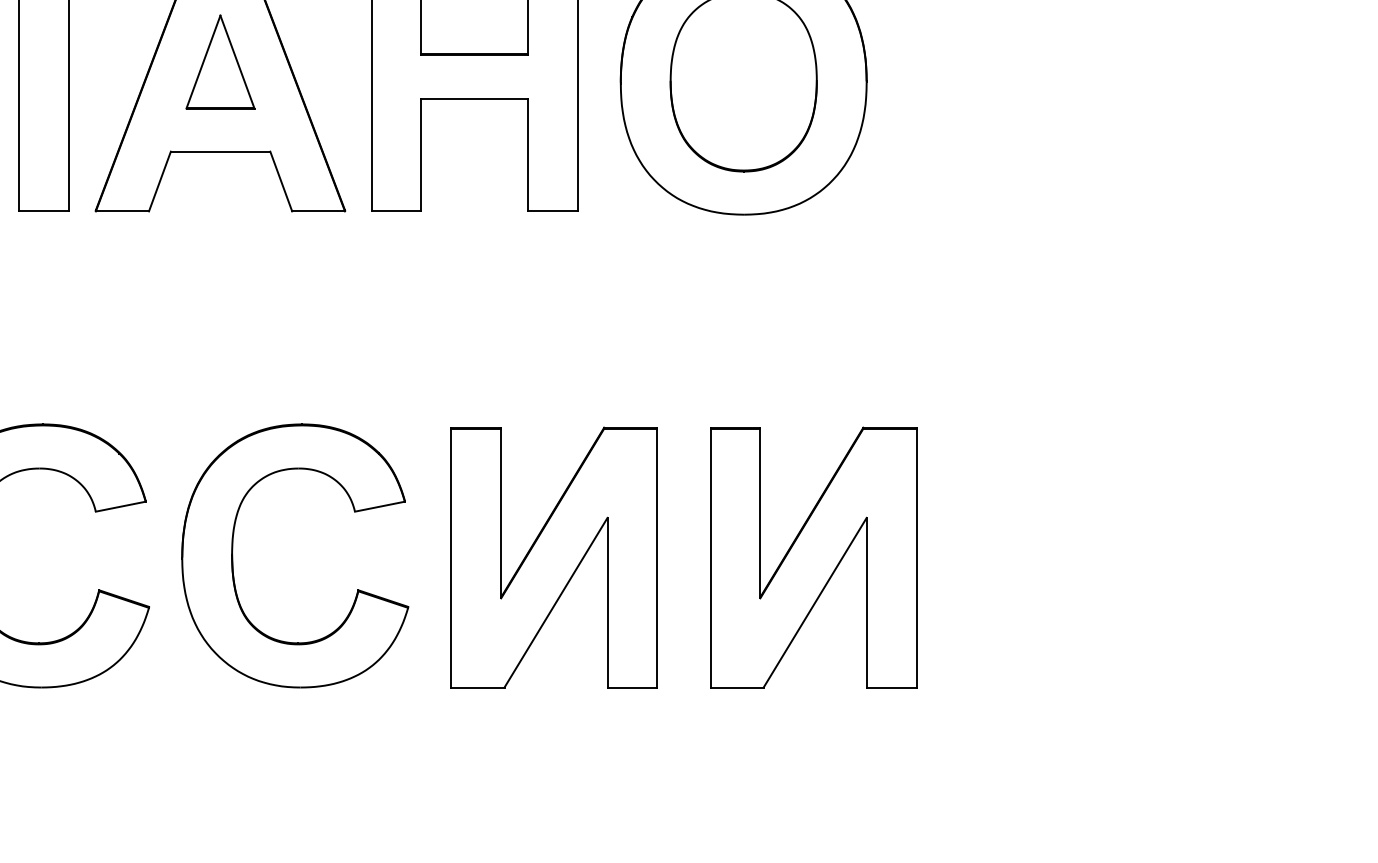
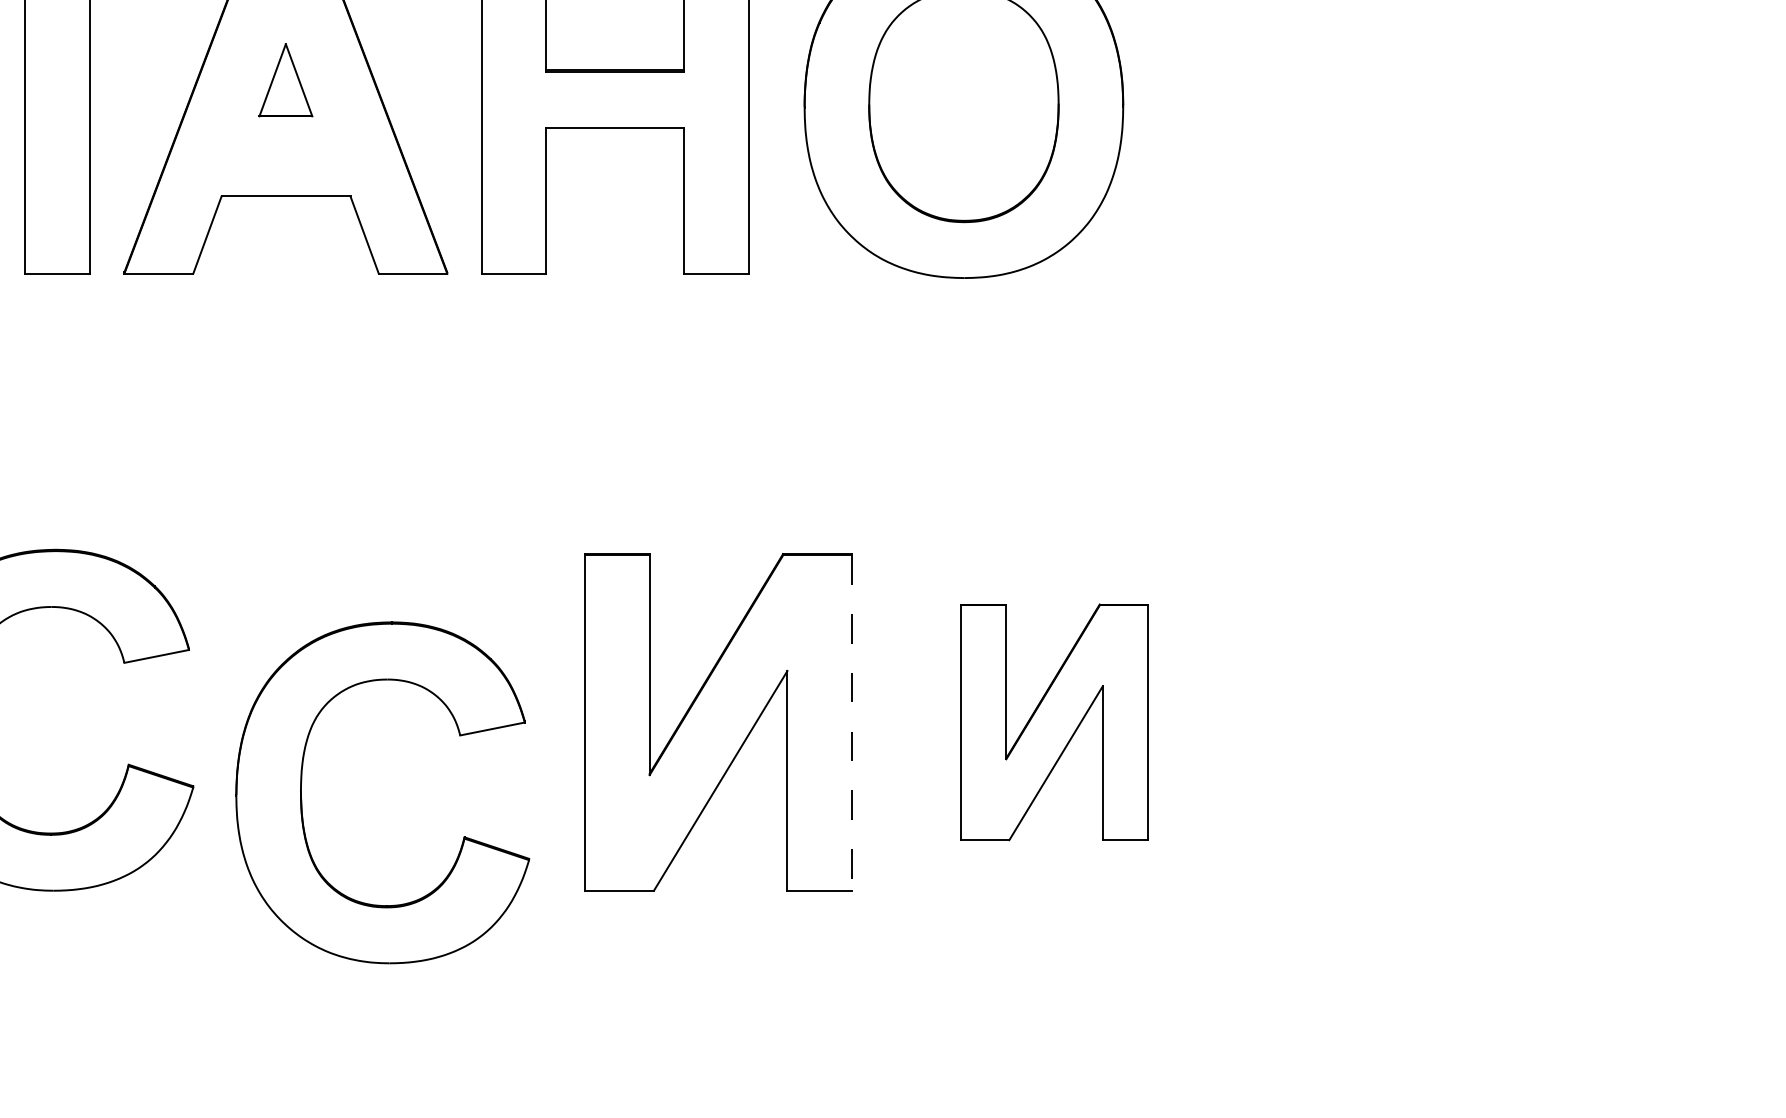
part: (220, 61) -> (285, 79), size x0.6
part: (233, 555) -> (302, 792), moved
part: (813, 557) -> (1054, 722), size x0.7
line: (657, 558) -> (852, 723), solid -> dashed

